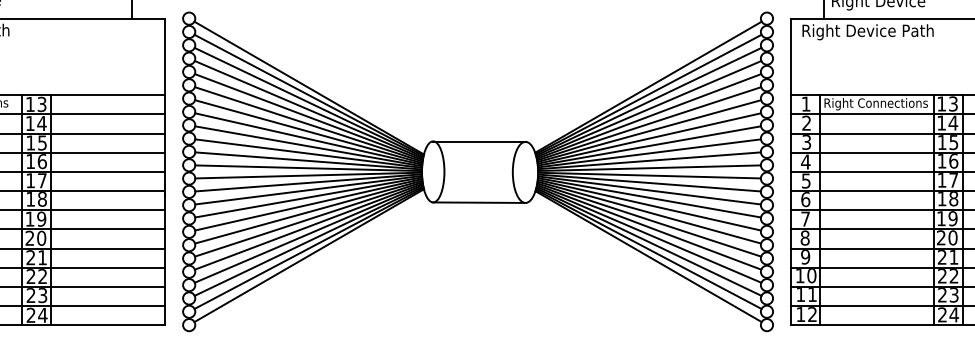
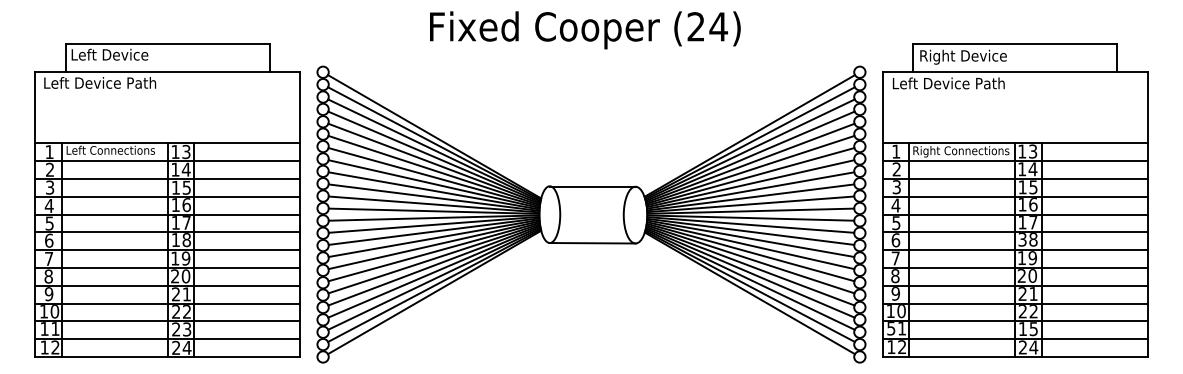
text: (868, 31) -> (954, 84), Right Device Path -> Left Device Path
text: (942, 198) -> (1022, 239), 18 -> 38
text: (801, 294) -> (891, 328), 11 -> 51
text: (947, 294) -> (1027, 328), 23 -> 15

